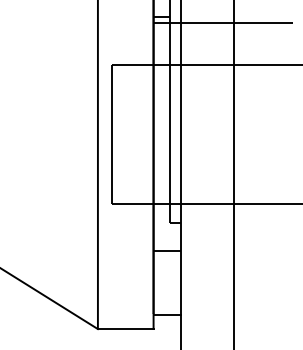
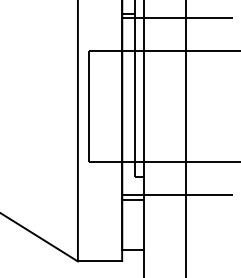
line: (223, 246) -> (177, 195), added

